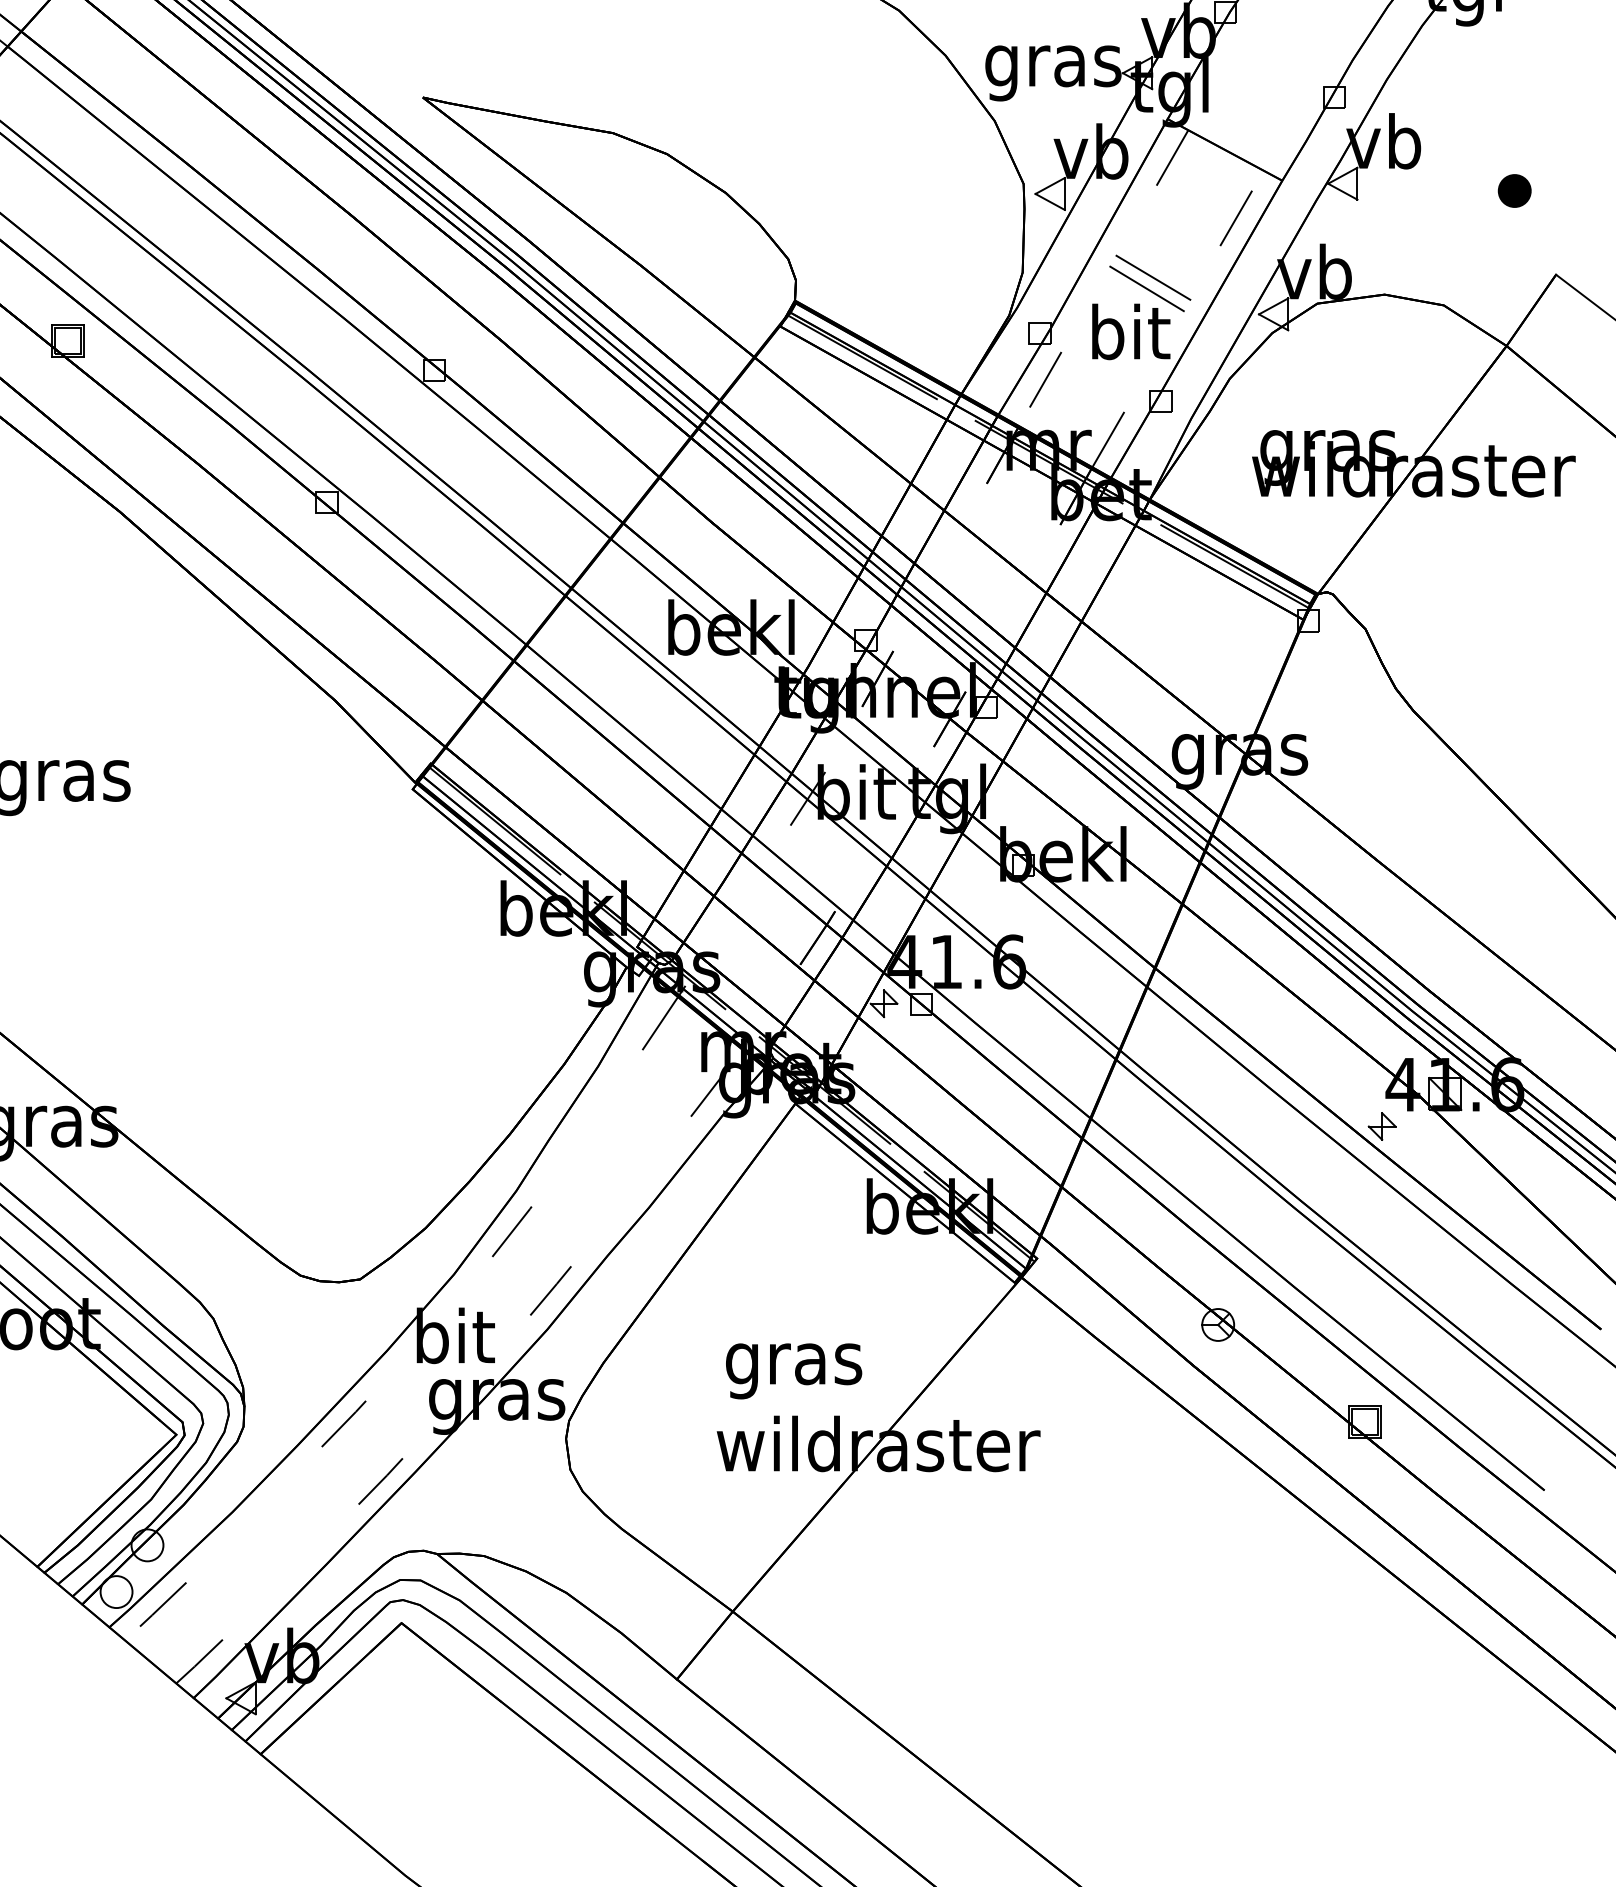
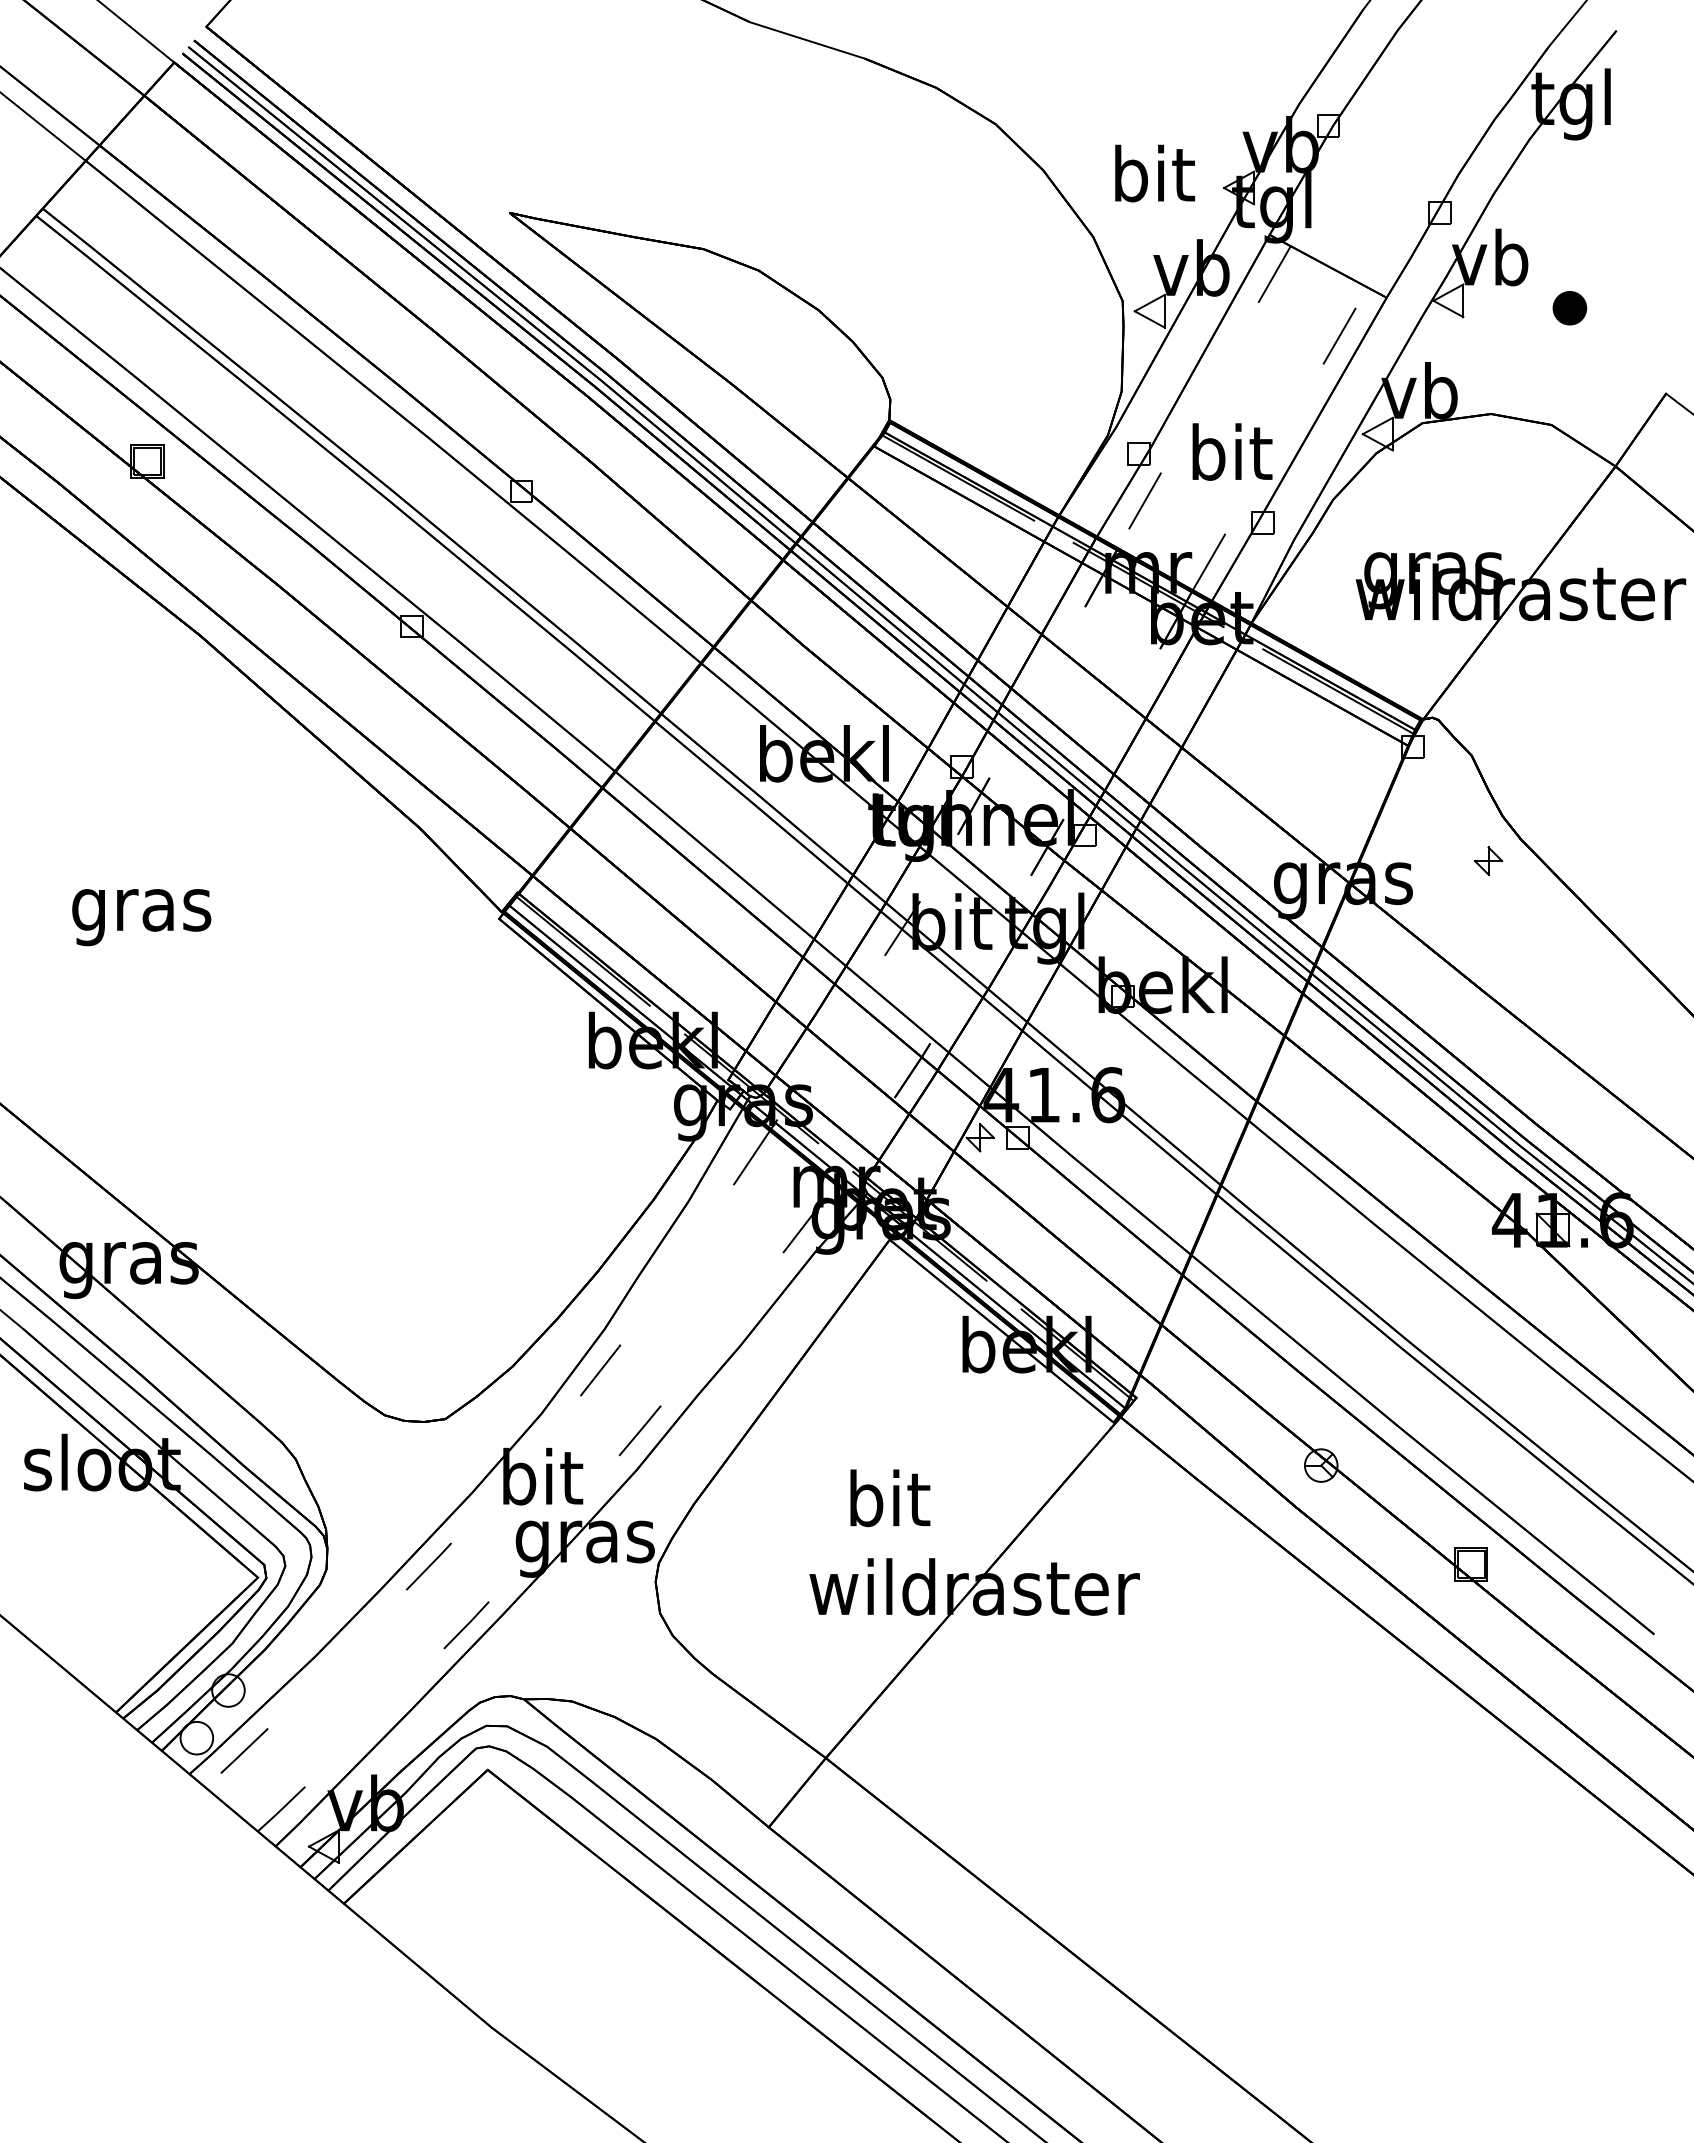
text: (1052, 65) -> (1152, 180), gras -> bit
part: (1514, 191) -> (1569, 308), moved
line: (1152, 277) -> (1254, 396), removed
line: (1146, 288) -> (1248, 407), removed
part: (1382, 1125) -> (1488, 860), moved
text: (793, 1364) -> (887, 1505), gras -> bit

